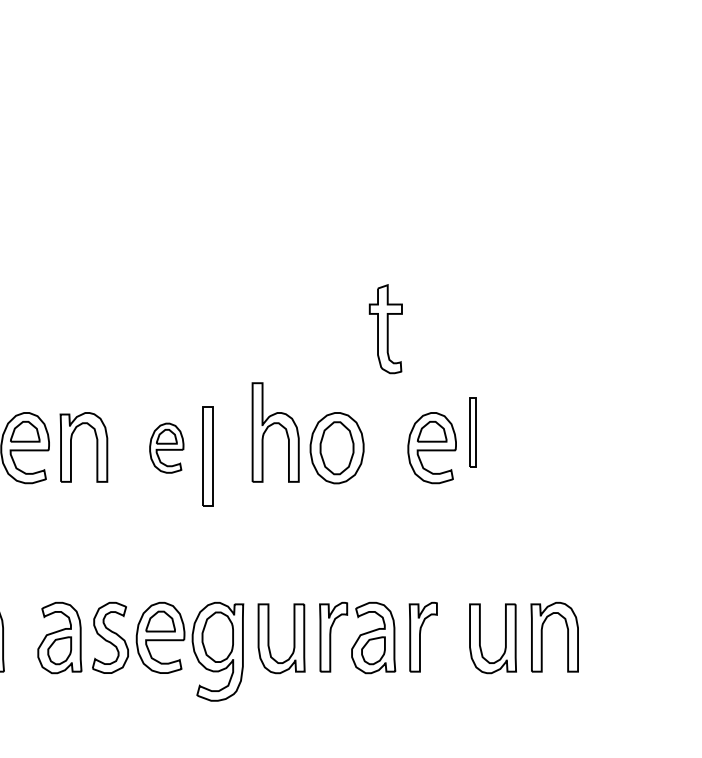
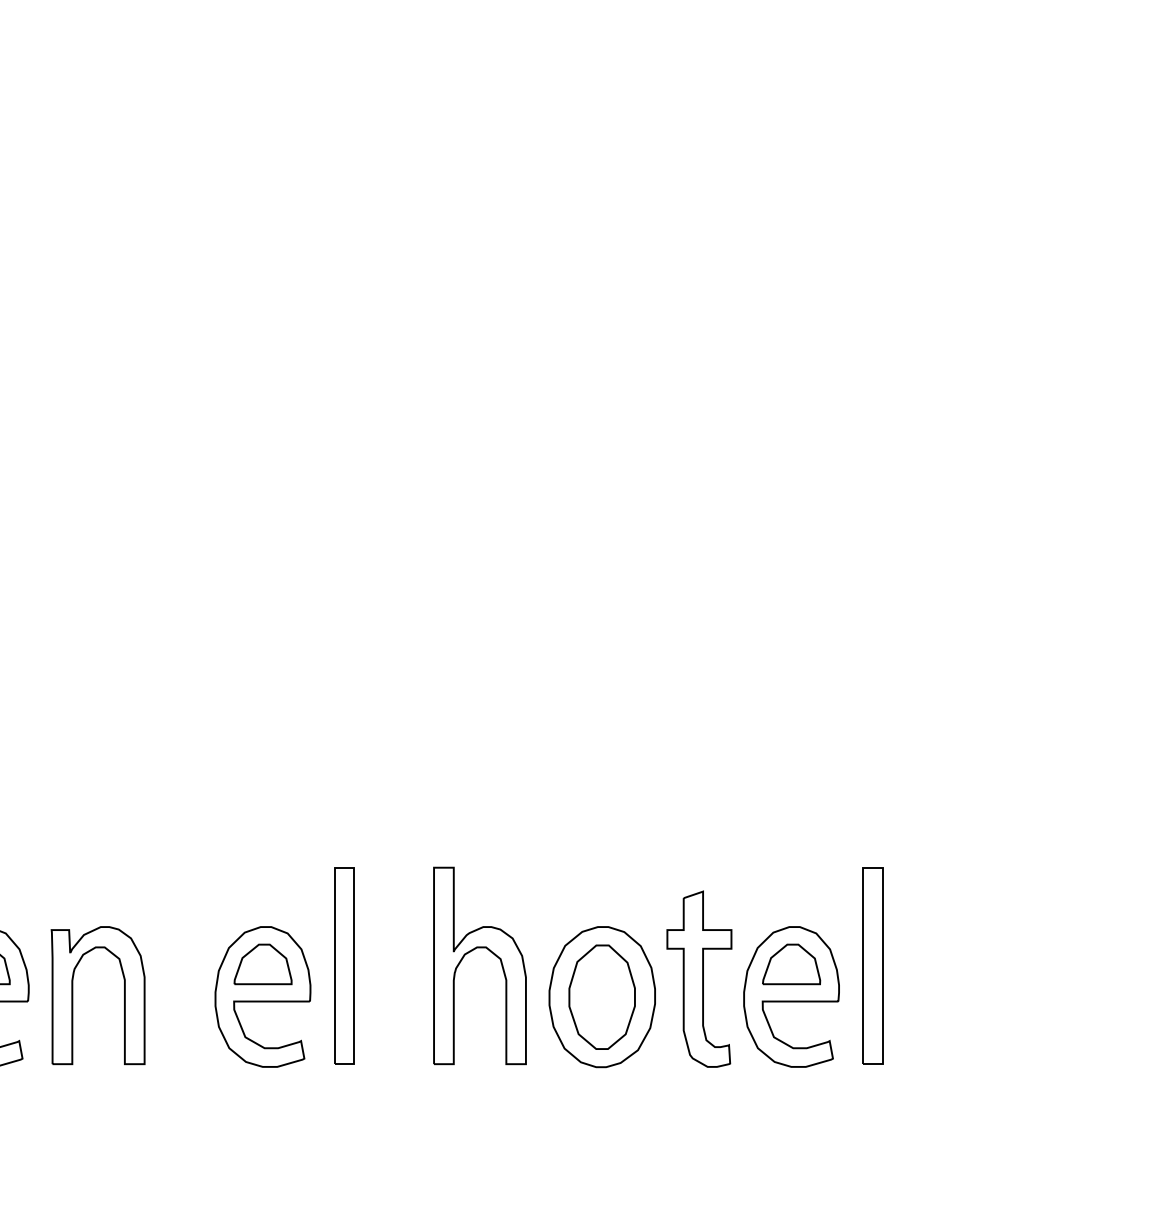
part: (385, 329) -> (698, 979), moved
part: (472, 432) -> (871, 965), size x1.43
part: (166, 448) -> (262, 997), size x1.43
part: (207, 456) -> (344, 965), moved

